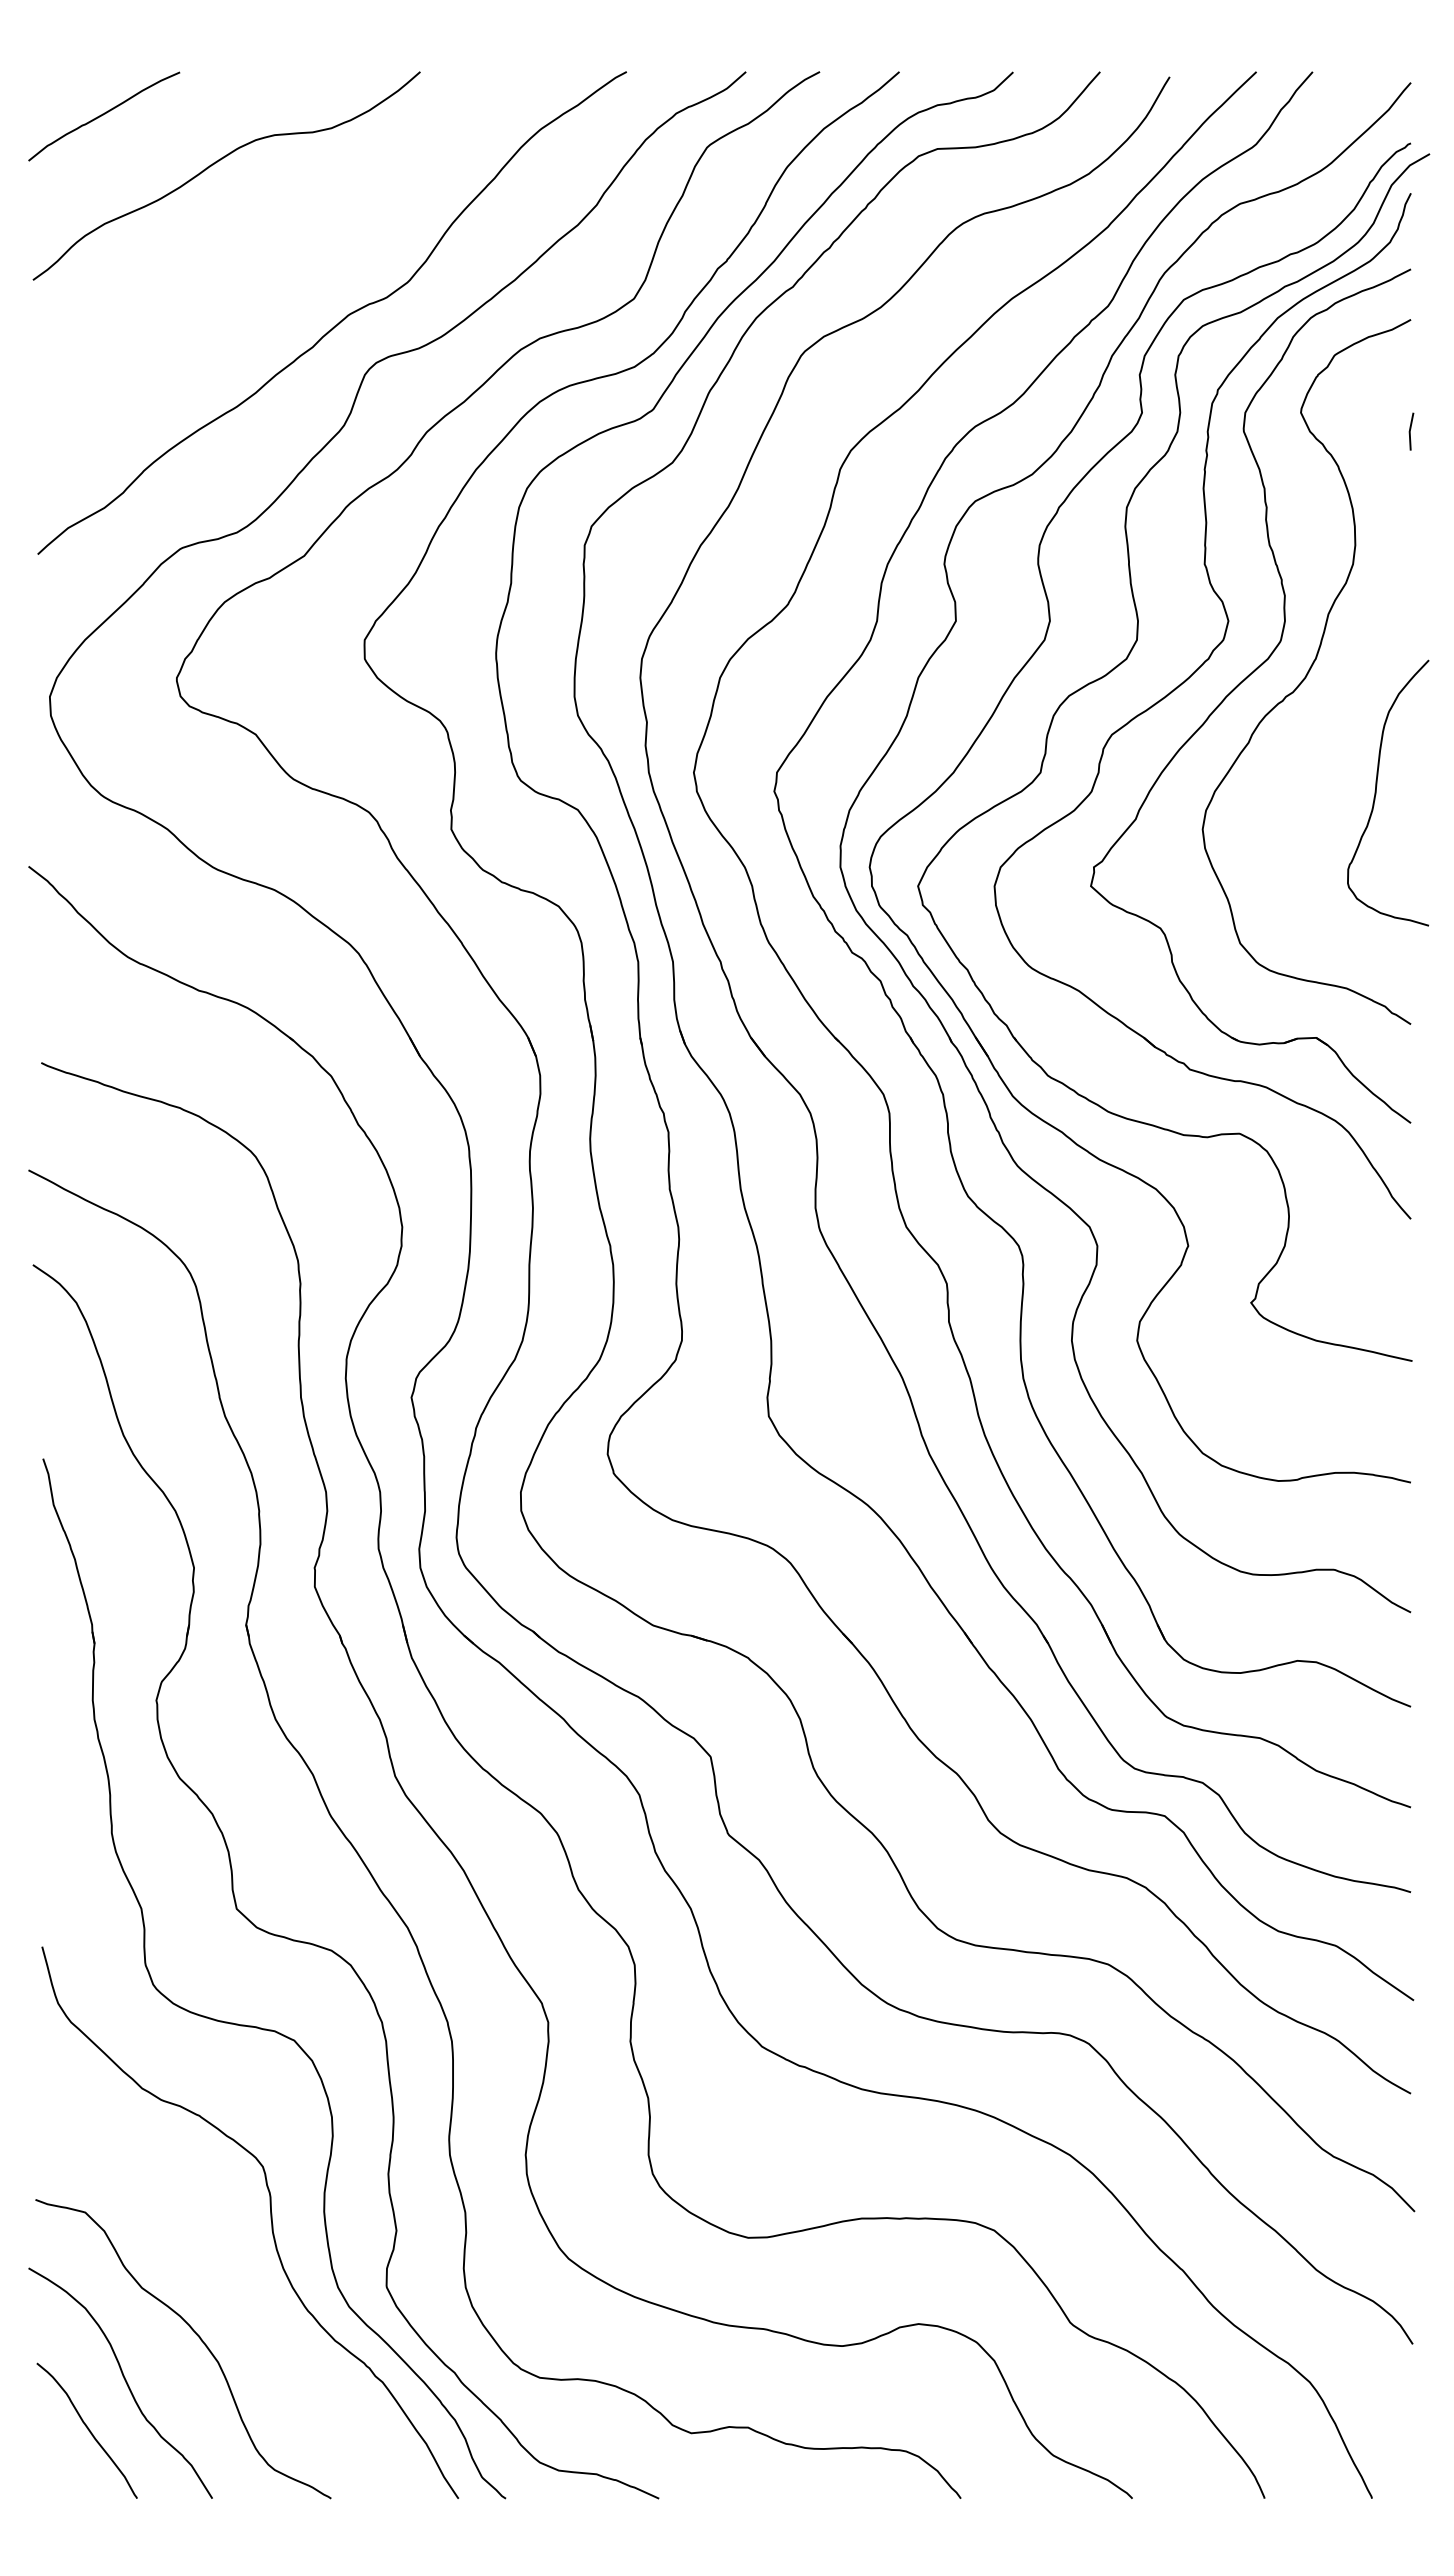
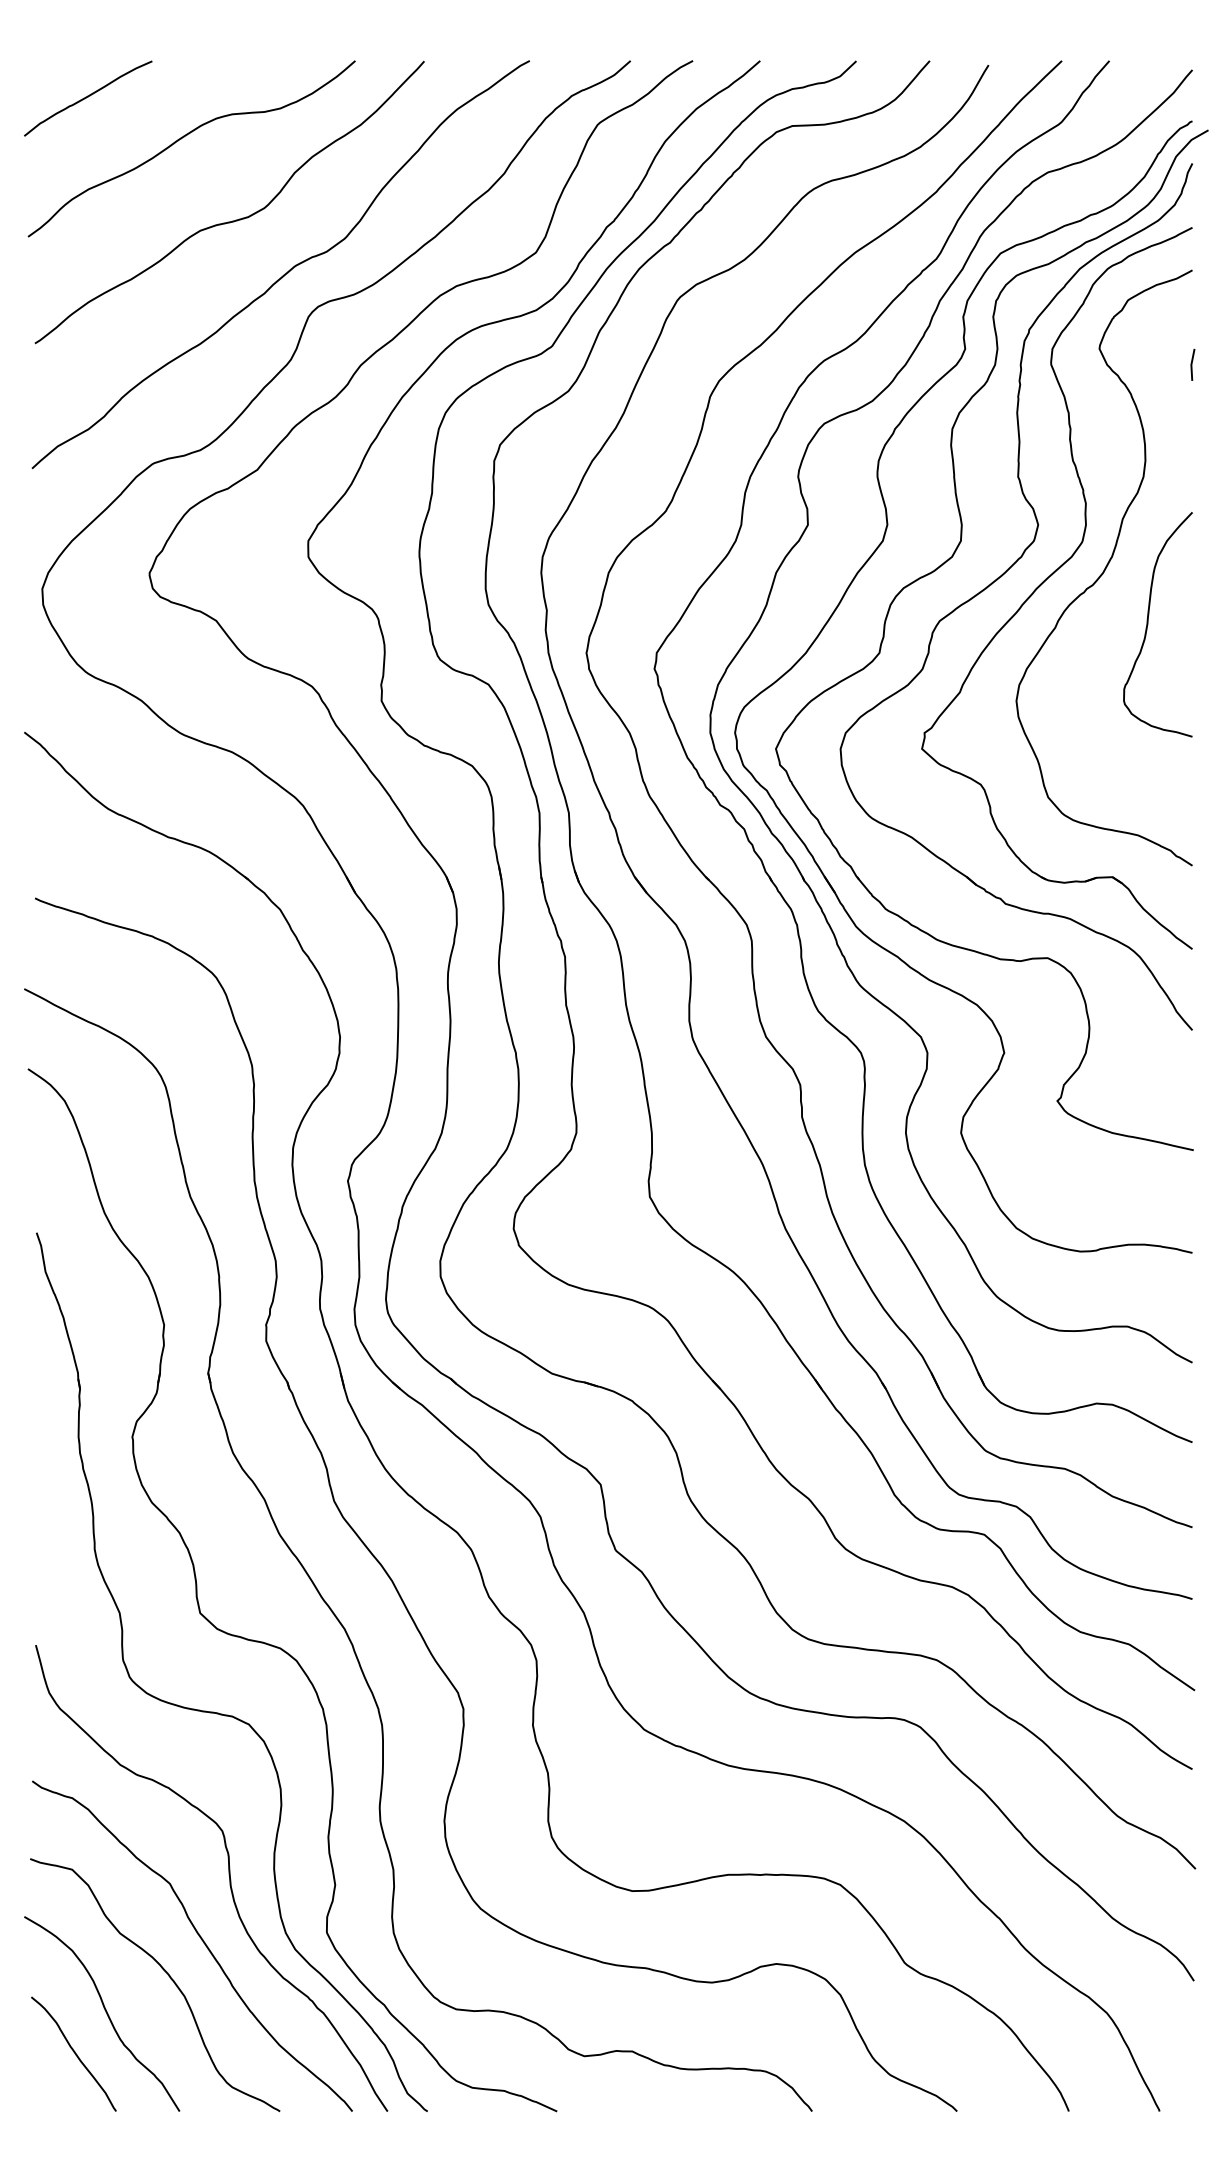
curve: (276, 260) -> (233, 220), added
curve: (1376, 792) -> (1148, 624), moved
curve: (238, 2296) -> (201, 1940), added

